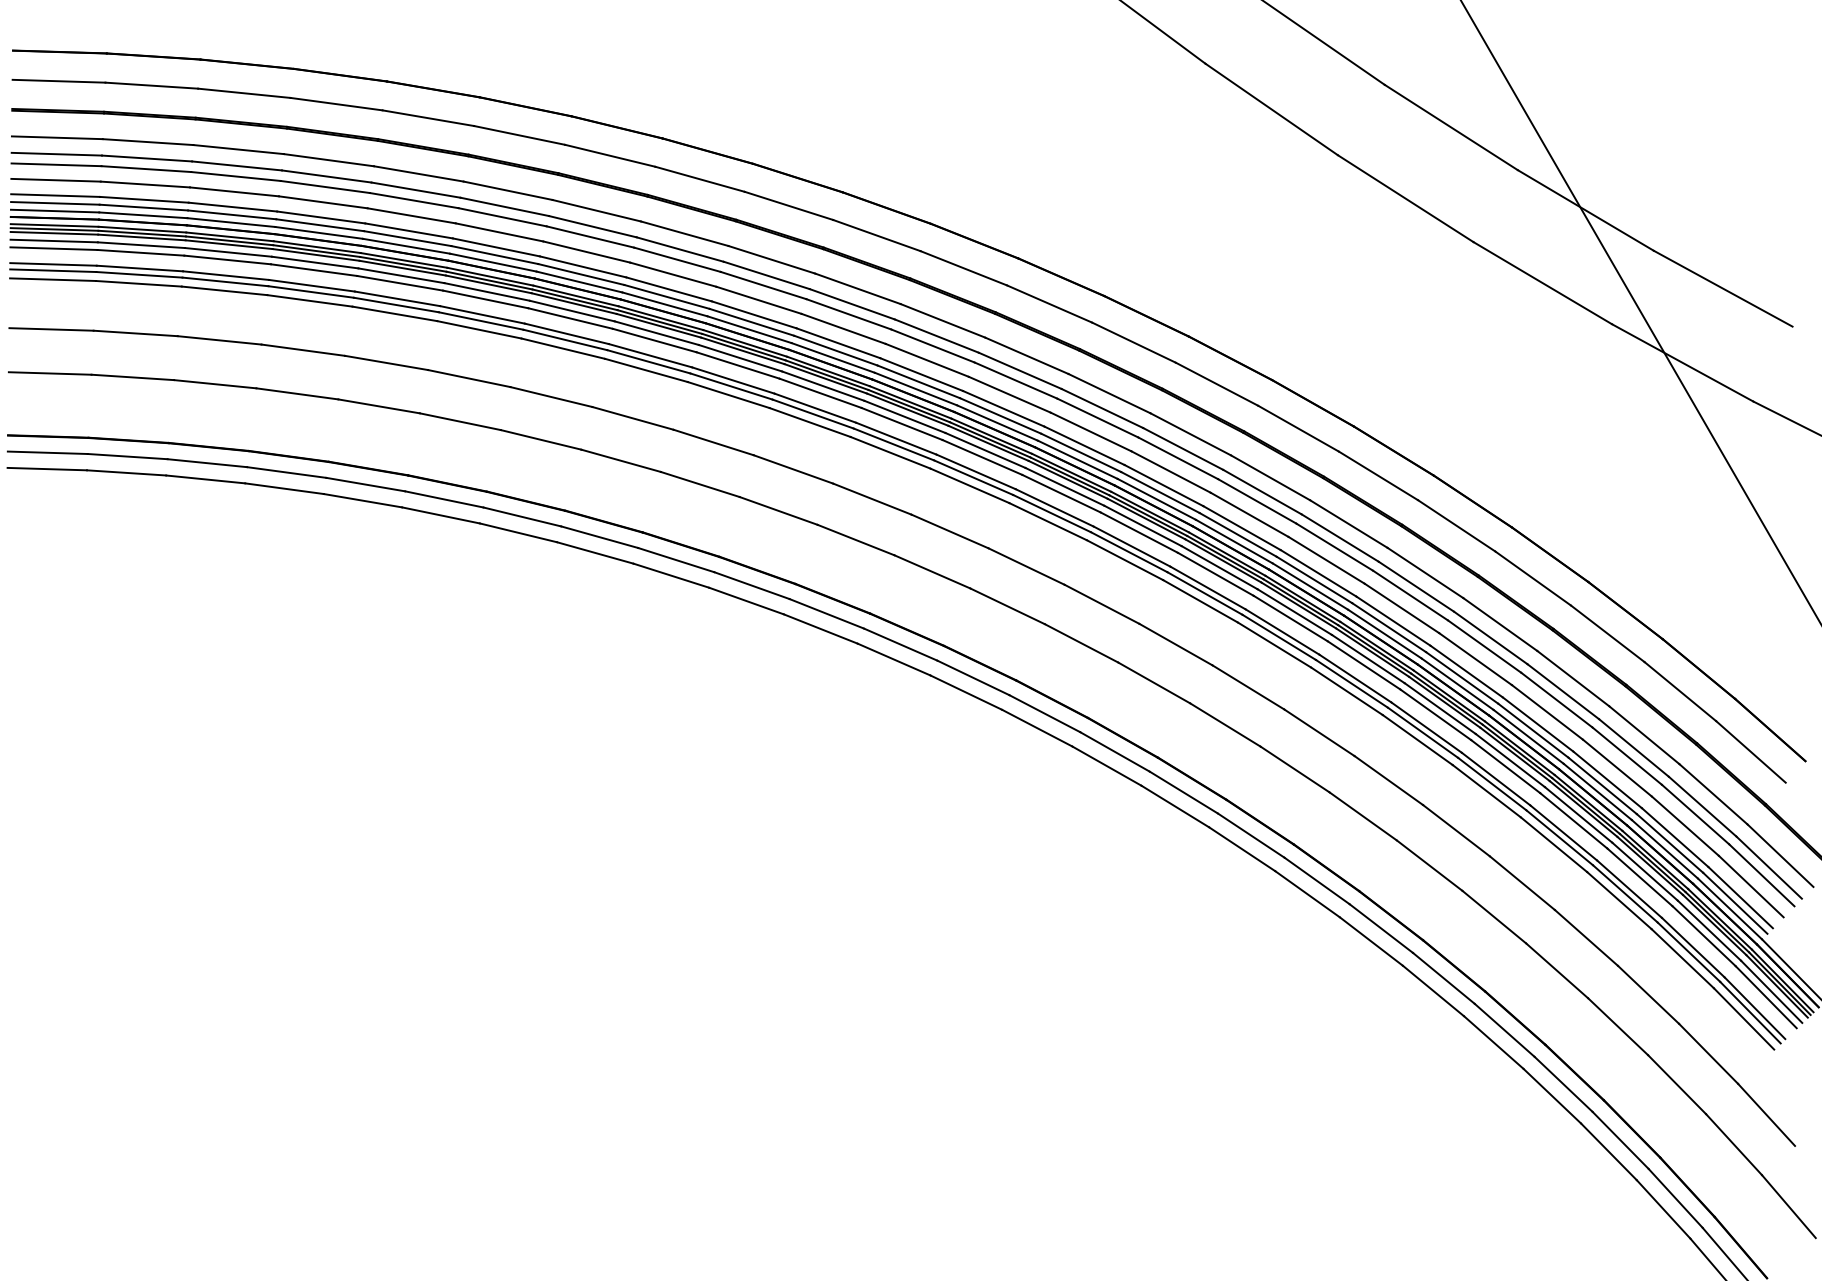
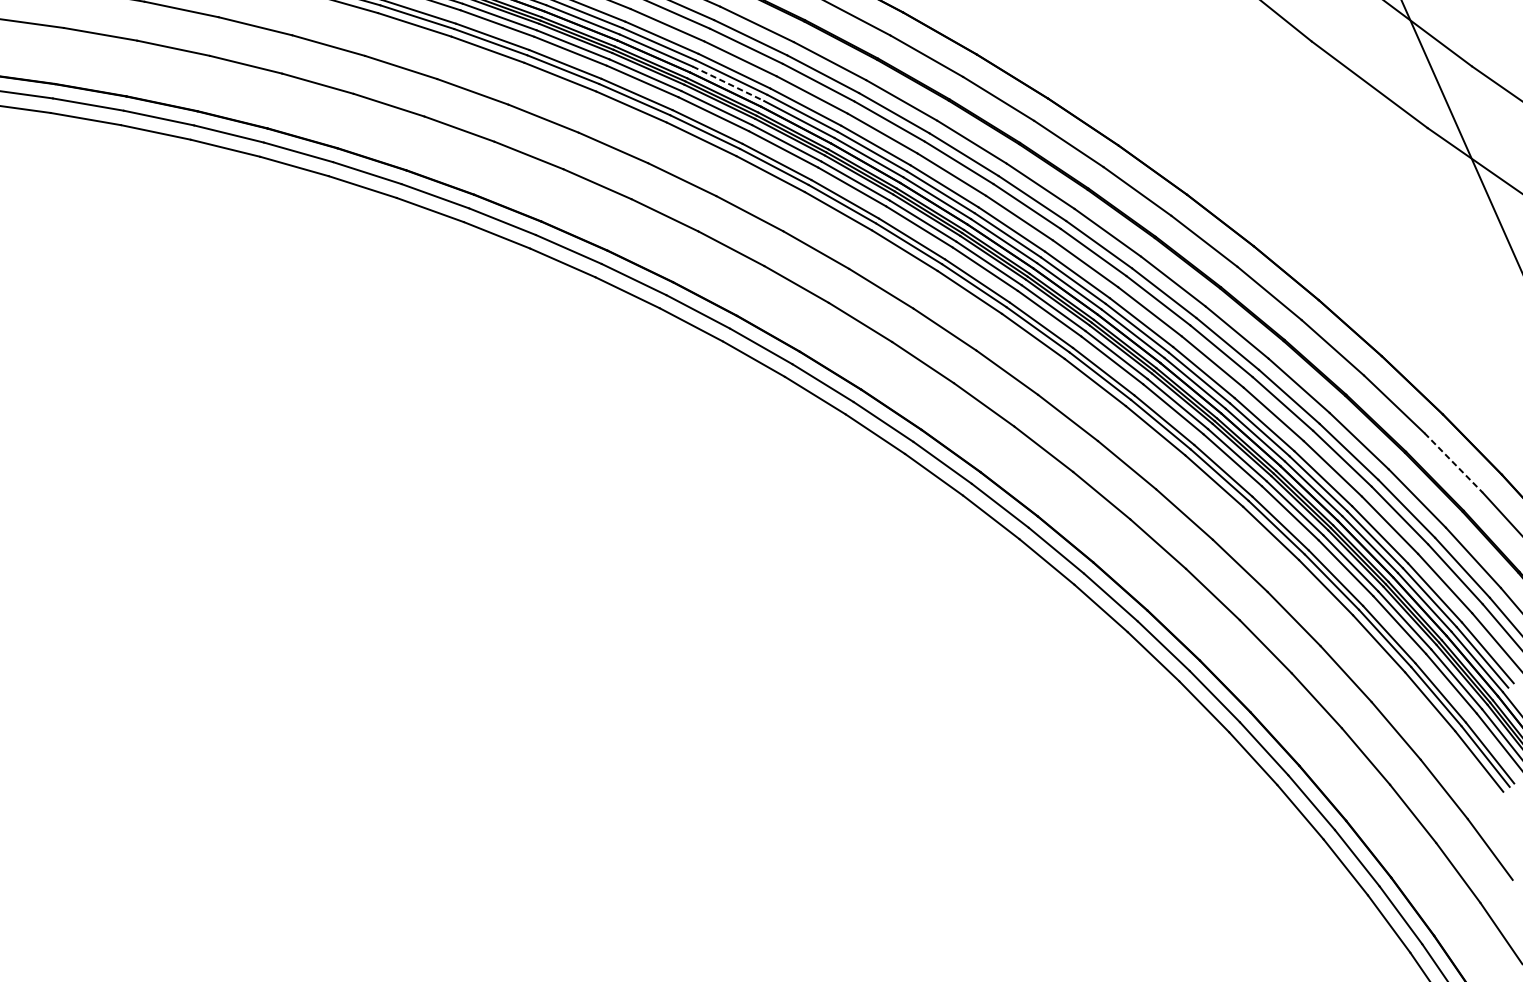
line: (833, 358) -> (728, 84), solid -> dashed
line: (1680, 691) -> (1453, 462), solid -> dashed

